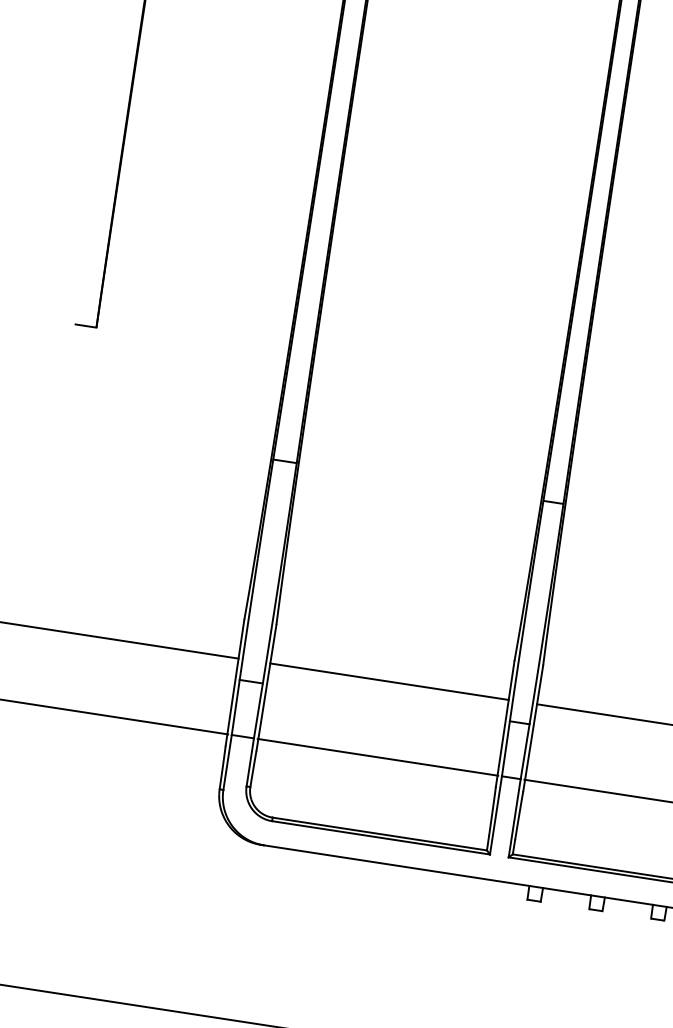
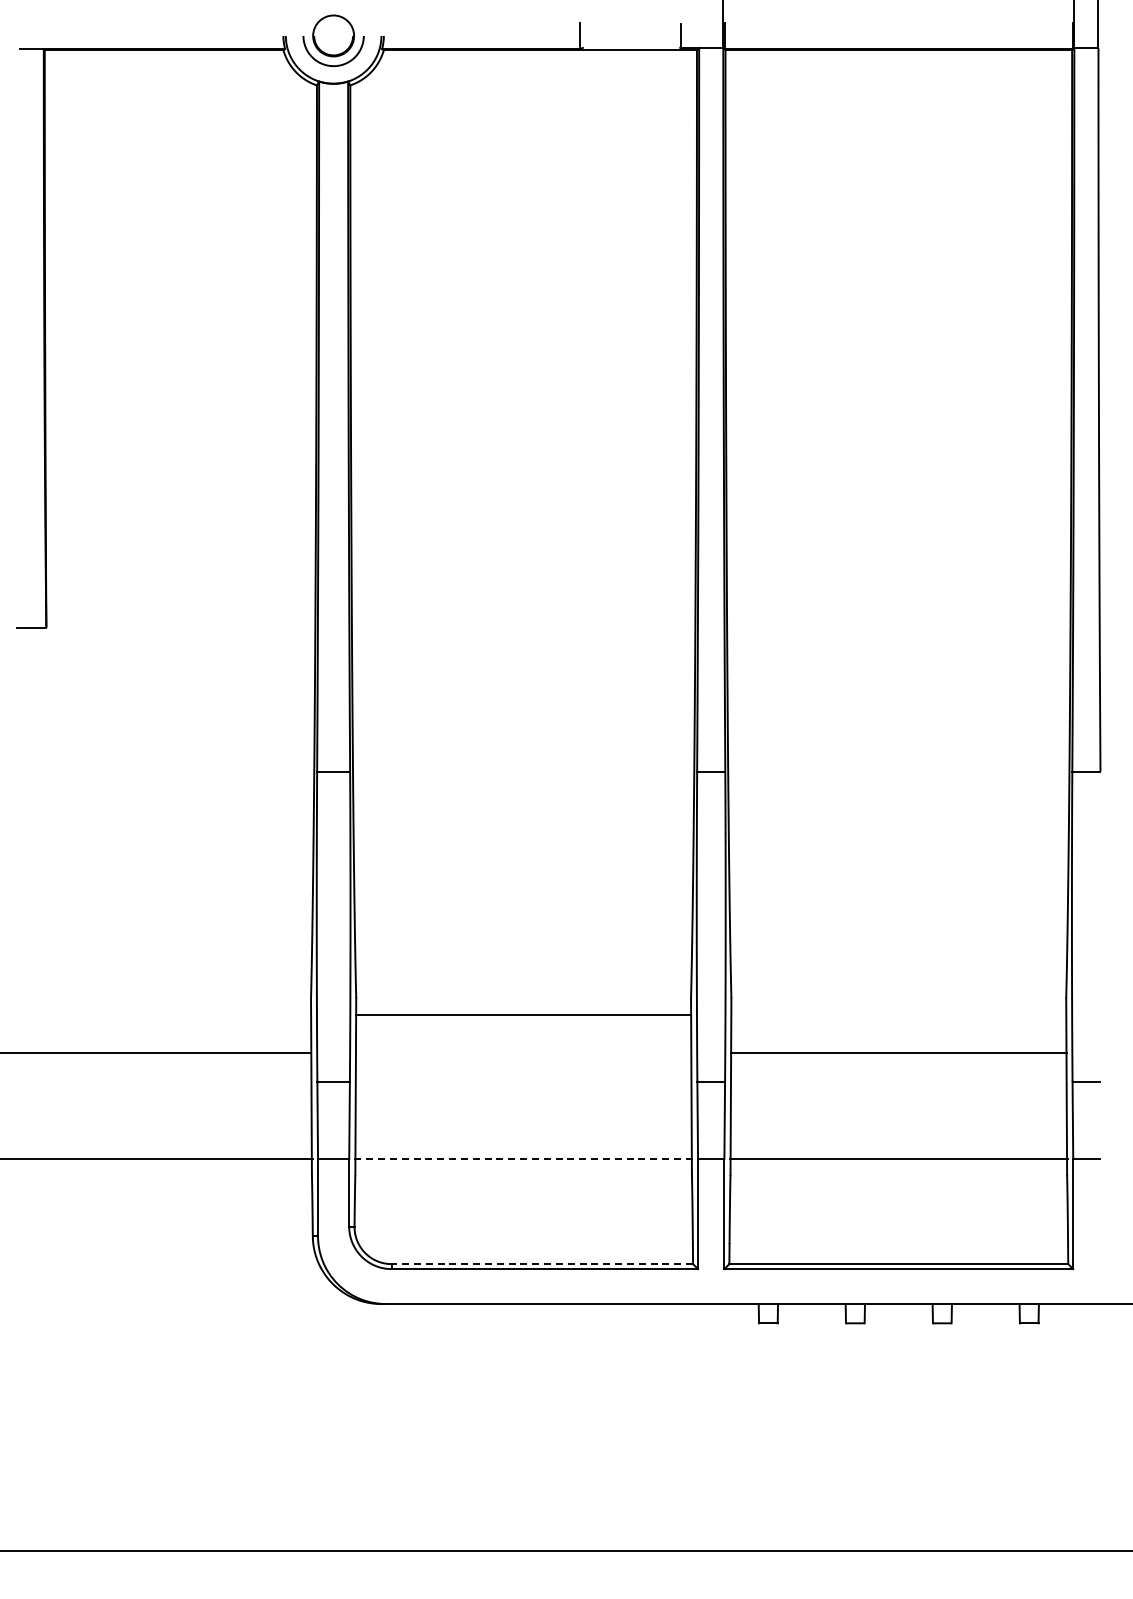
line: (389, 681) -> (523, 1014), moved
line: (378, 757) -> (524, 1159), solid -> dashed
line: (379, 834) -> (542, 1264), solid -> dashed

